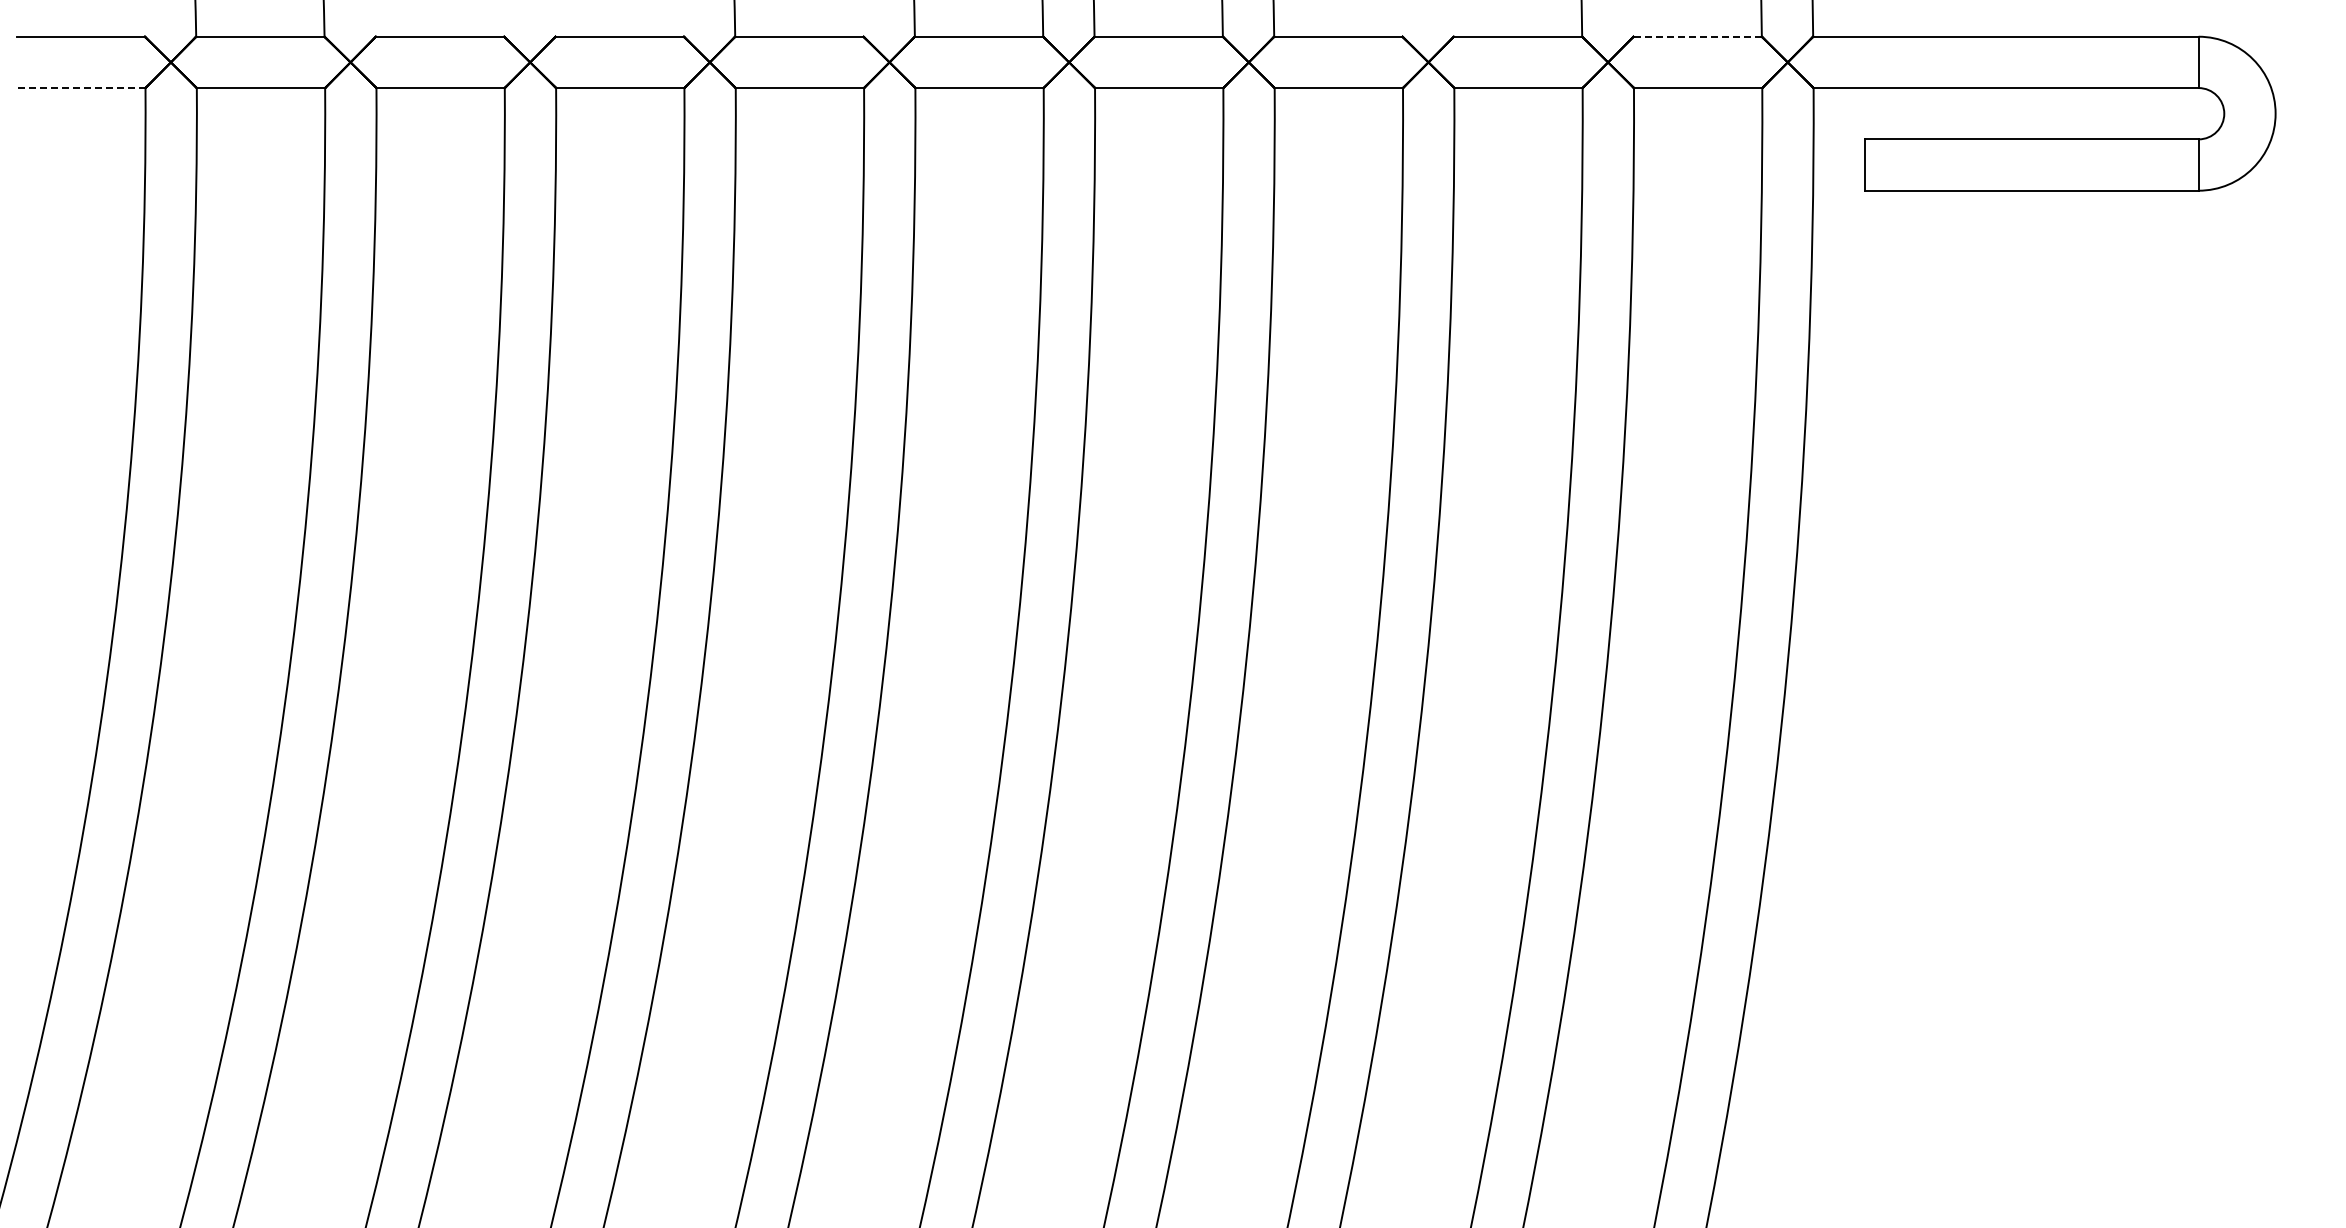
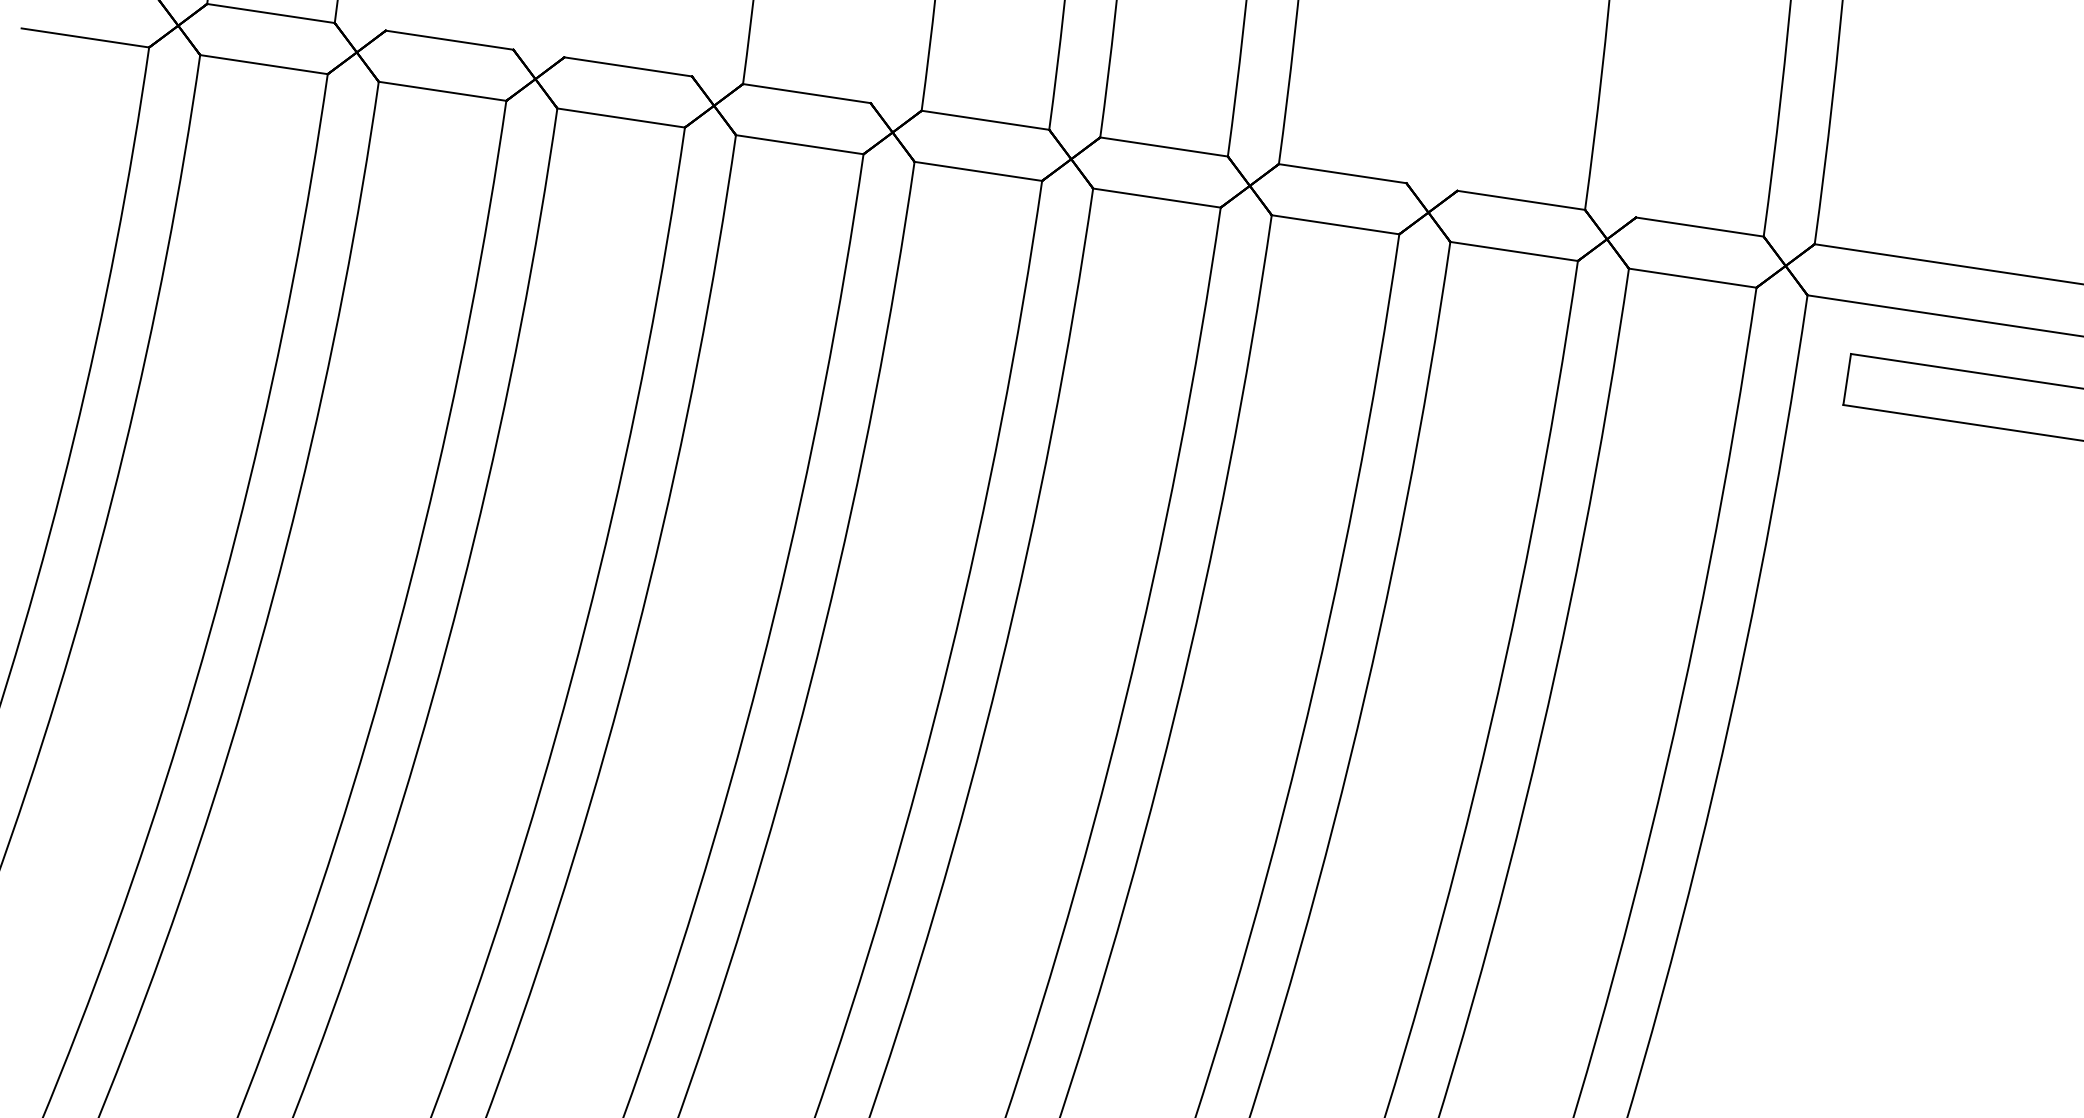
line: (1698, 36) -> (1700, 226), dashed -> solid
line: (80, 88) -> (84, 38), dashed -> solid

